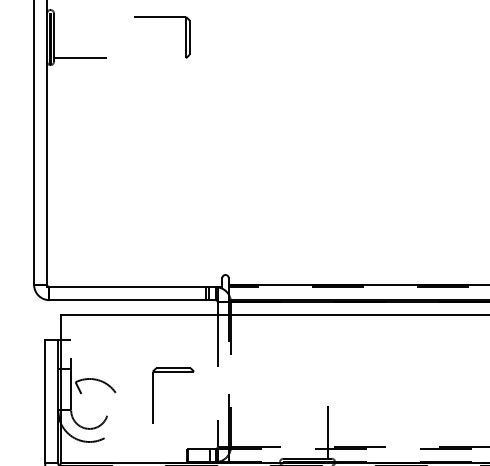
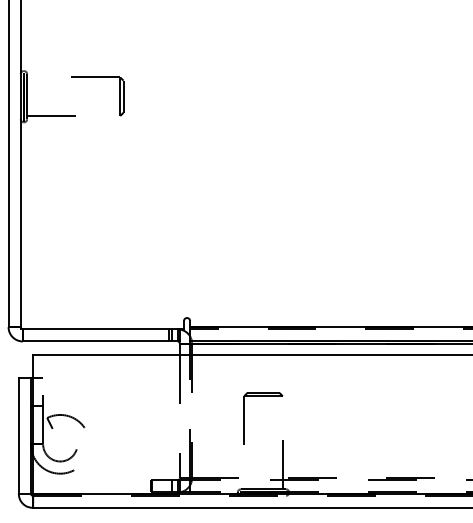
part: (161, 16) -> (97, 77), moved
part: (153, 395) -> (244, 418), moved

